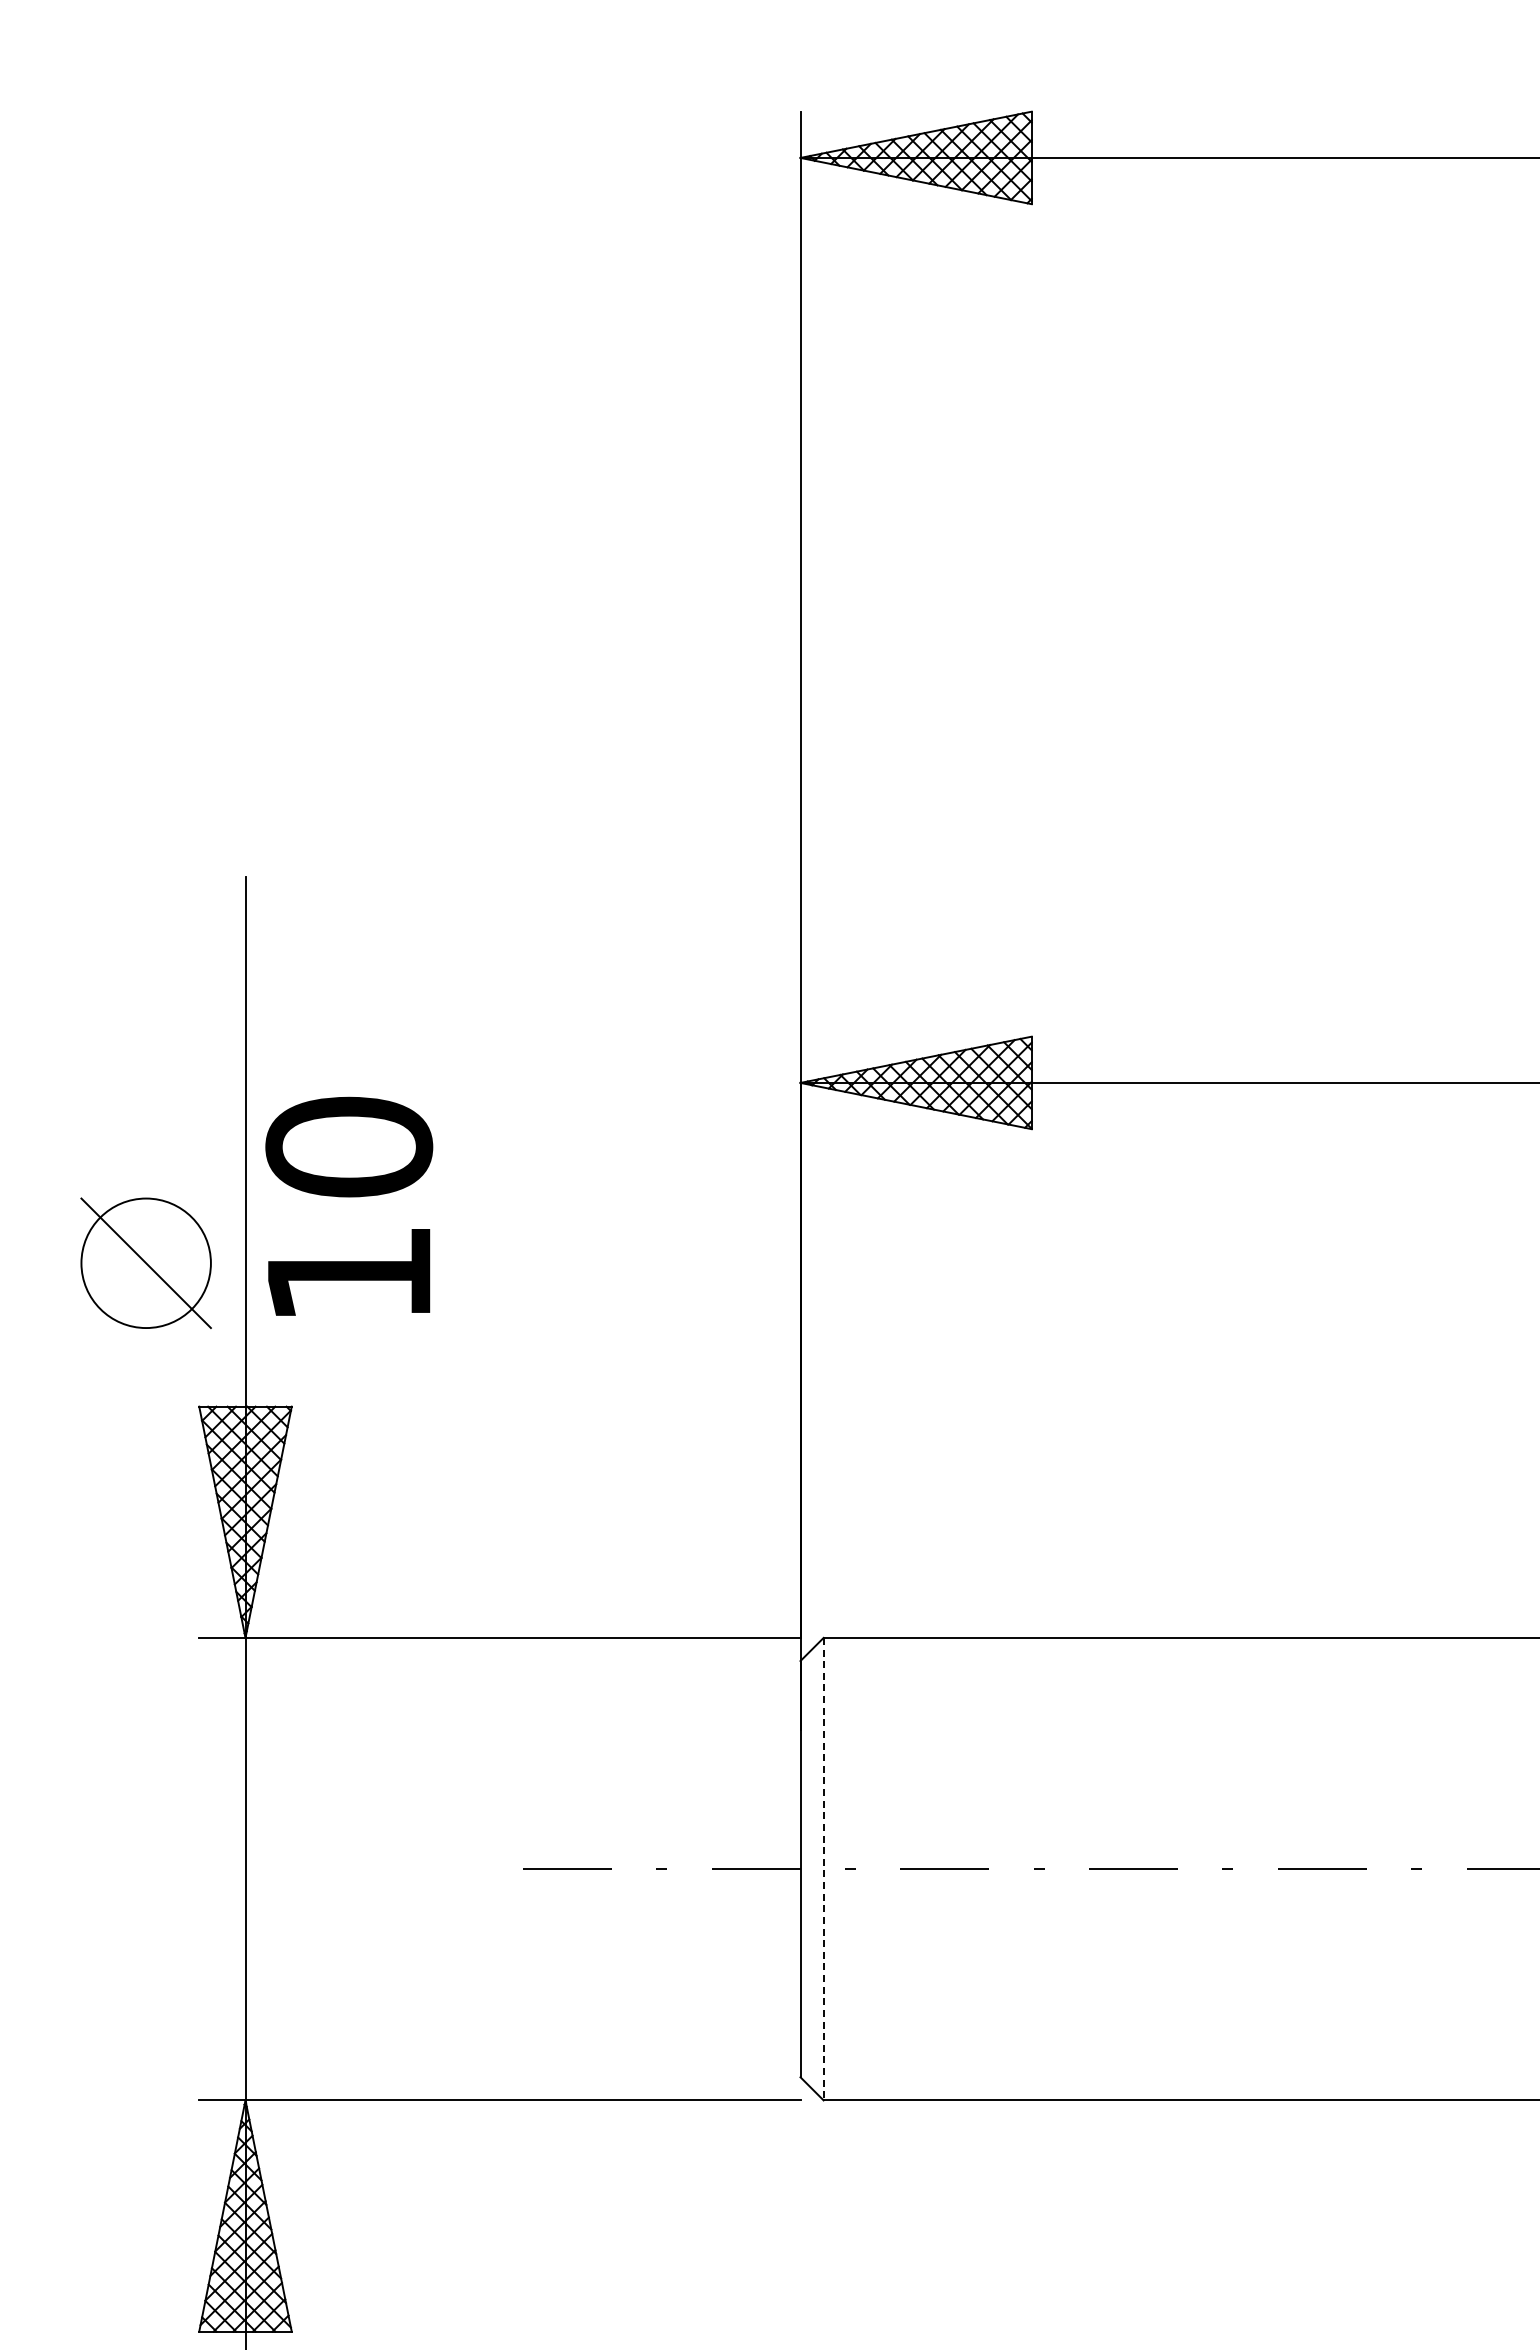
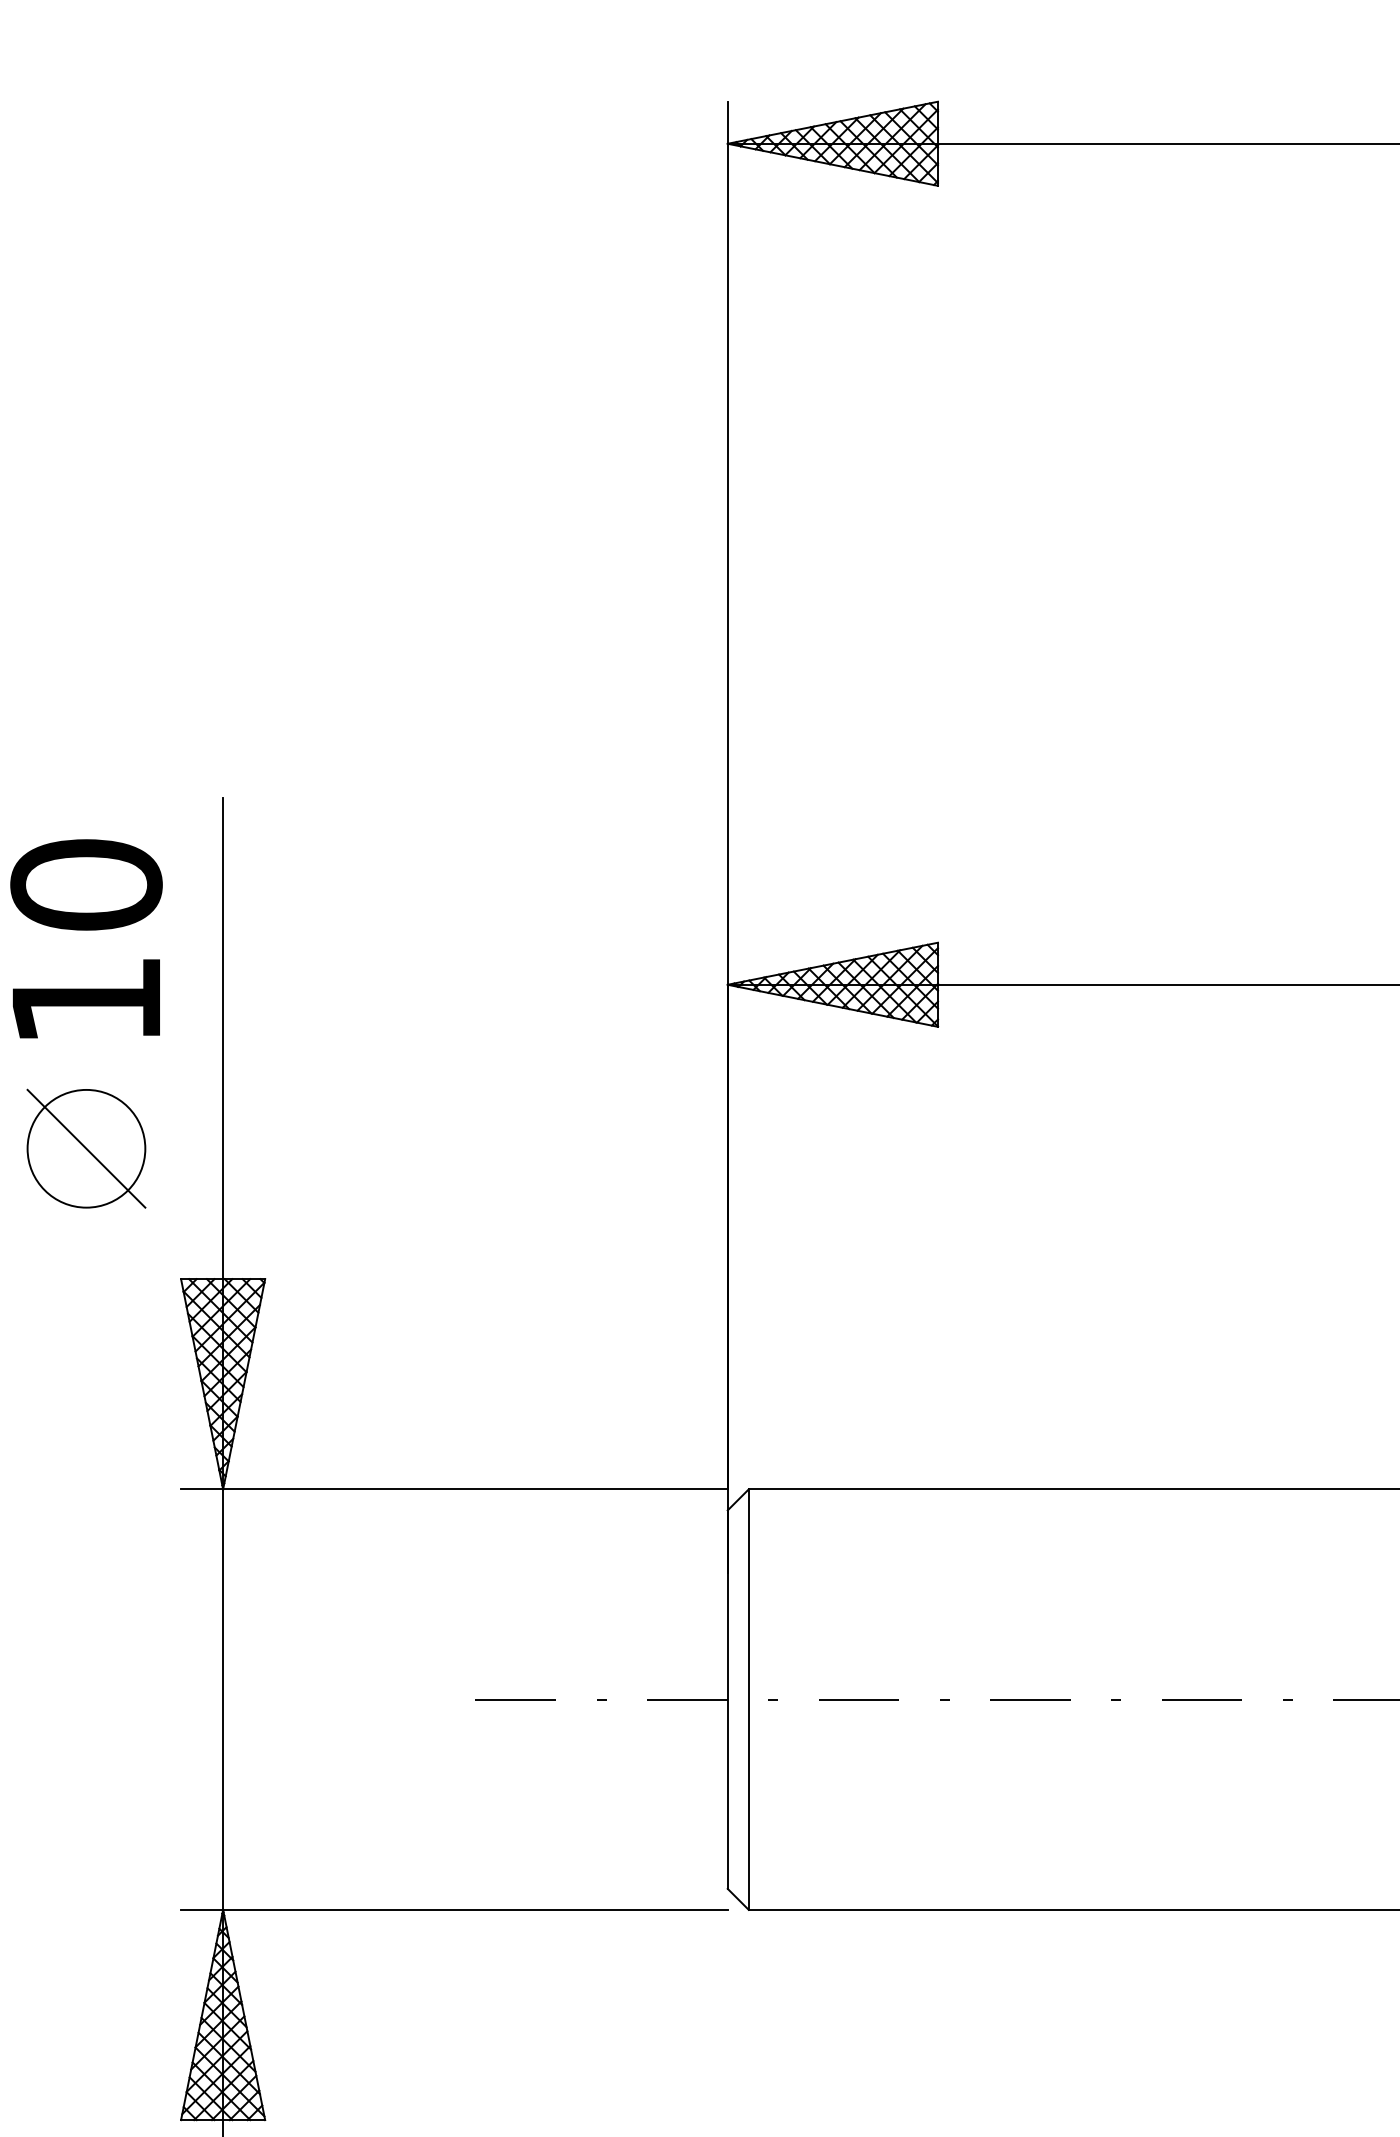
text: (349, 1205) -> (86, 938), moved
part: (145, 1262) -> (85, 1148), moved
line: (823, 1869) -> (748, 1699), dashed -> solid

